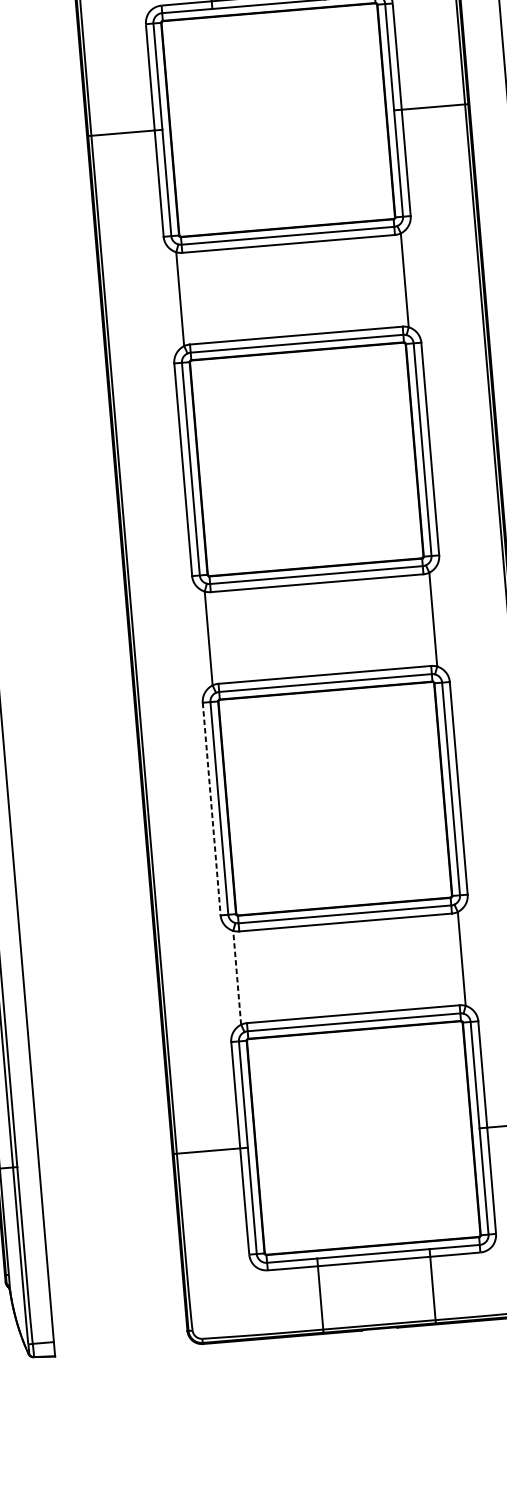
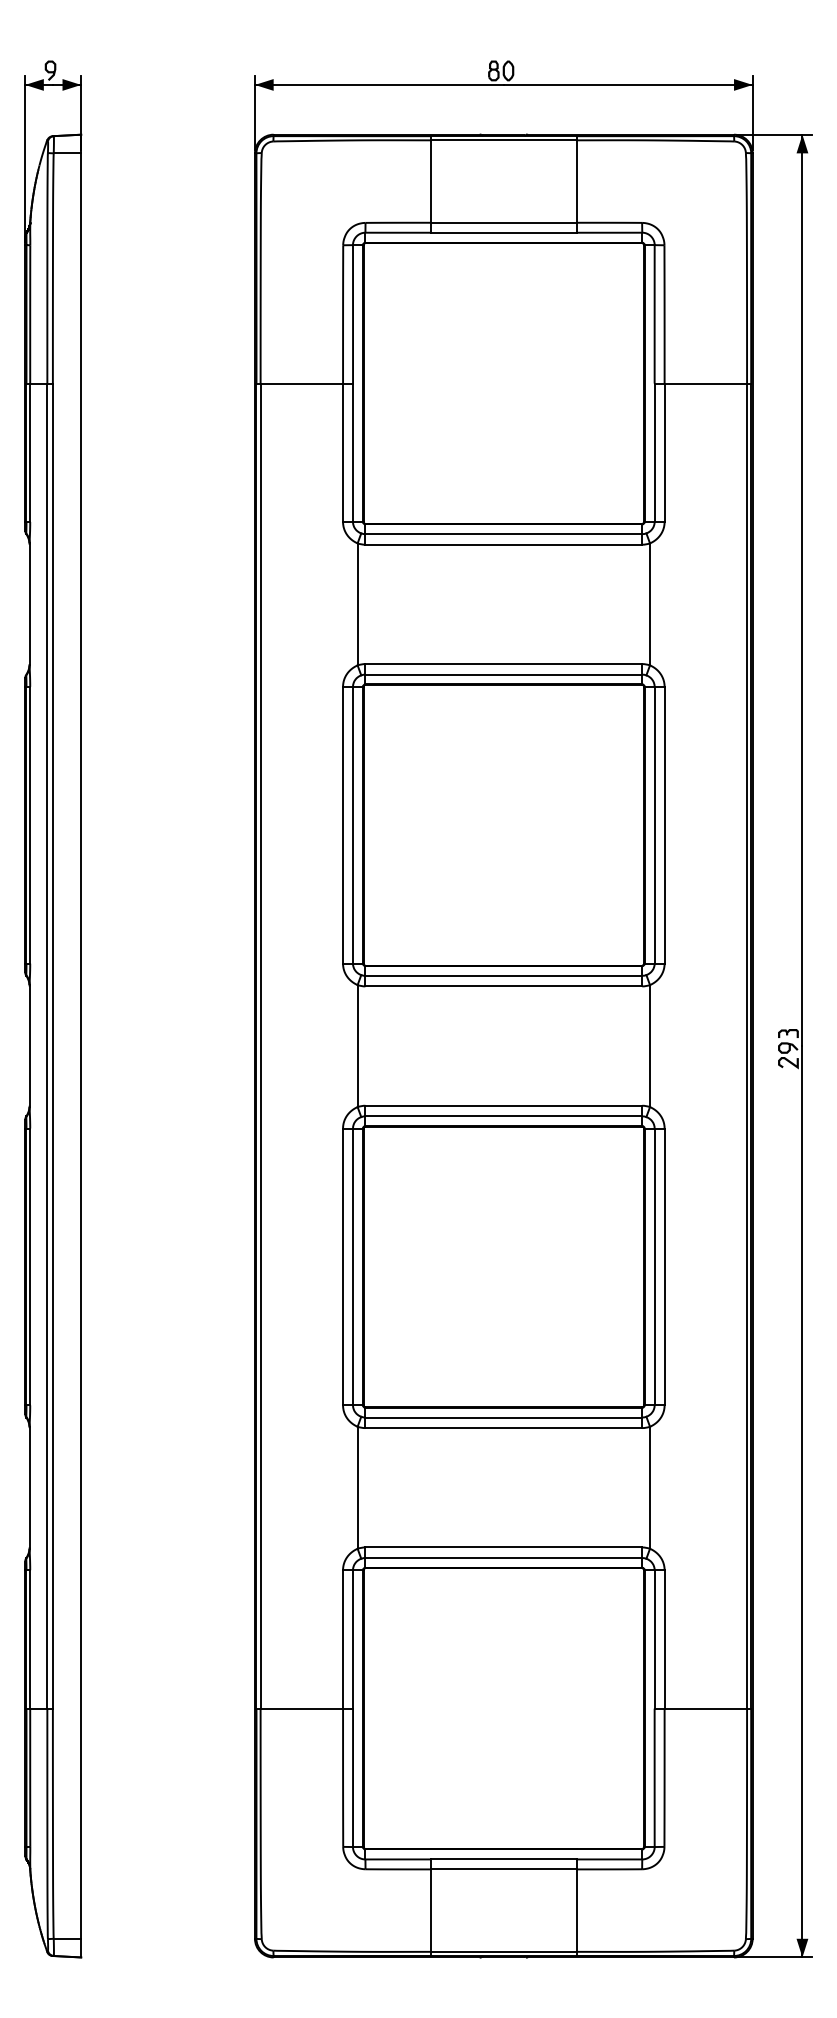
line: (212, 809) -> (343, 1267), dashed -> solid
line: (237, 977) -> (357, 1487), dashed -> solid

